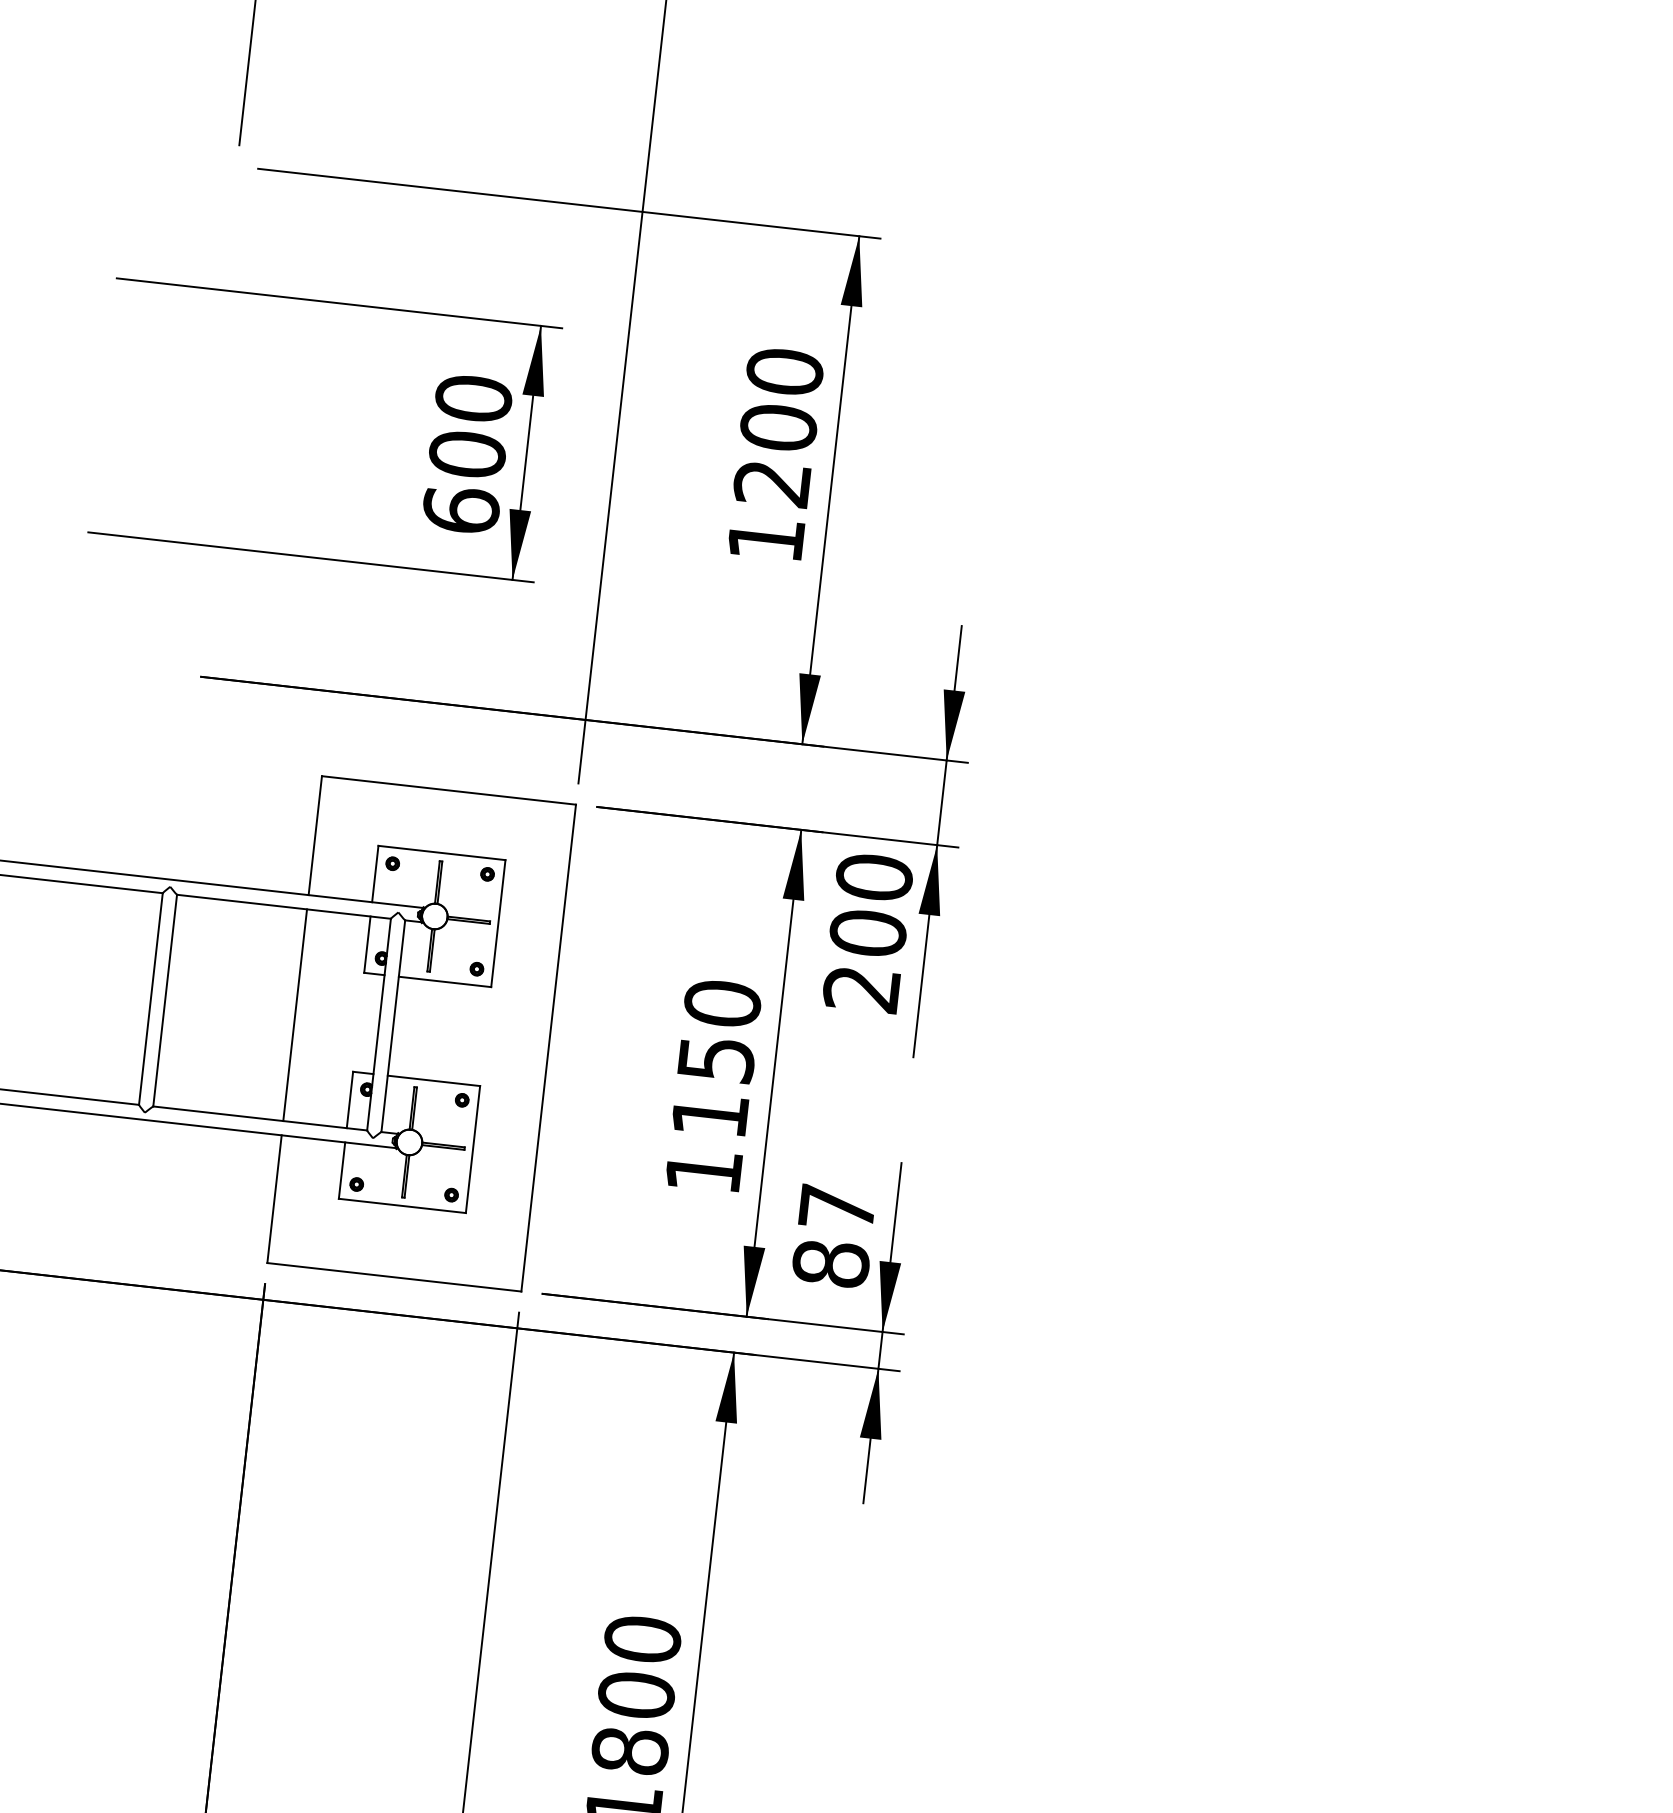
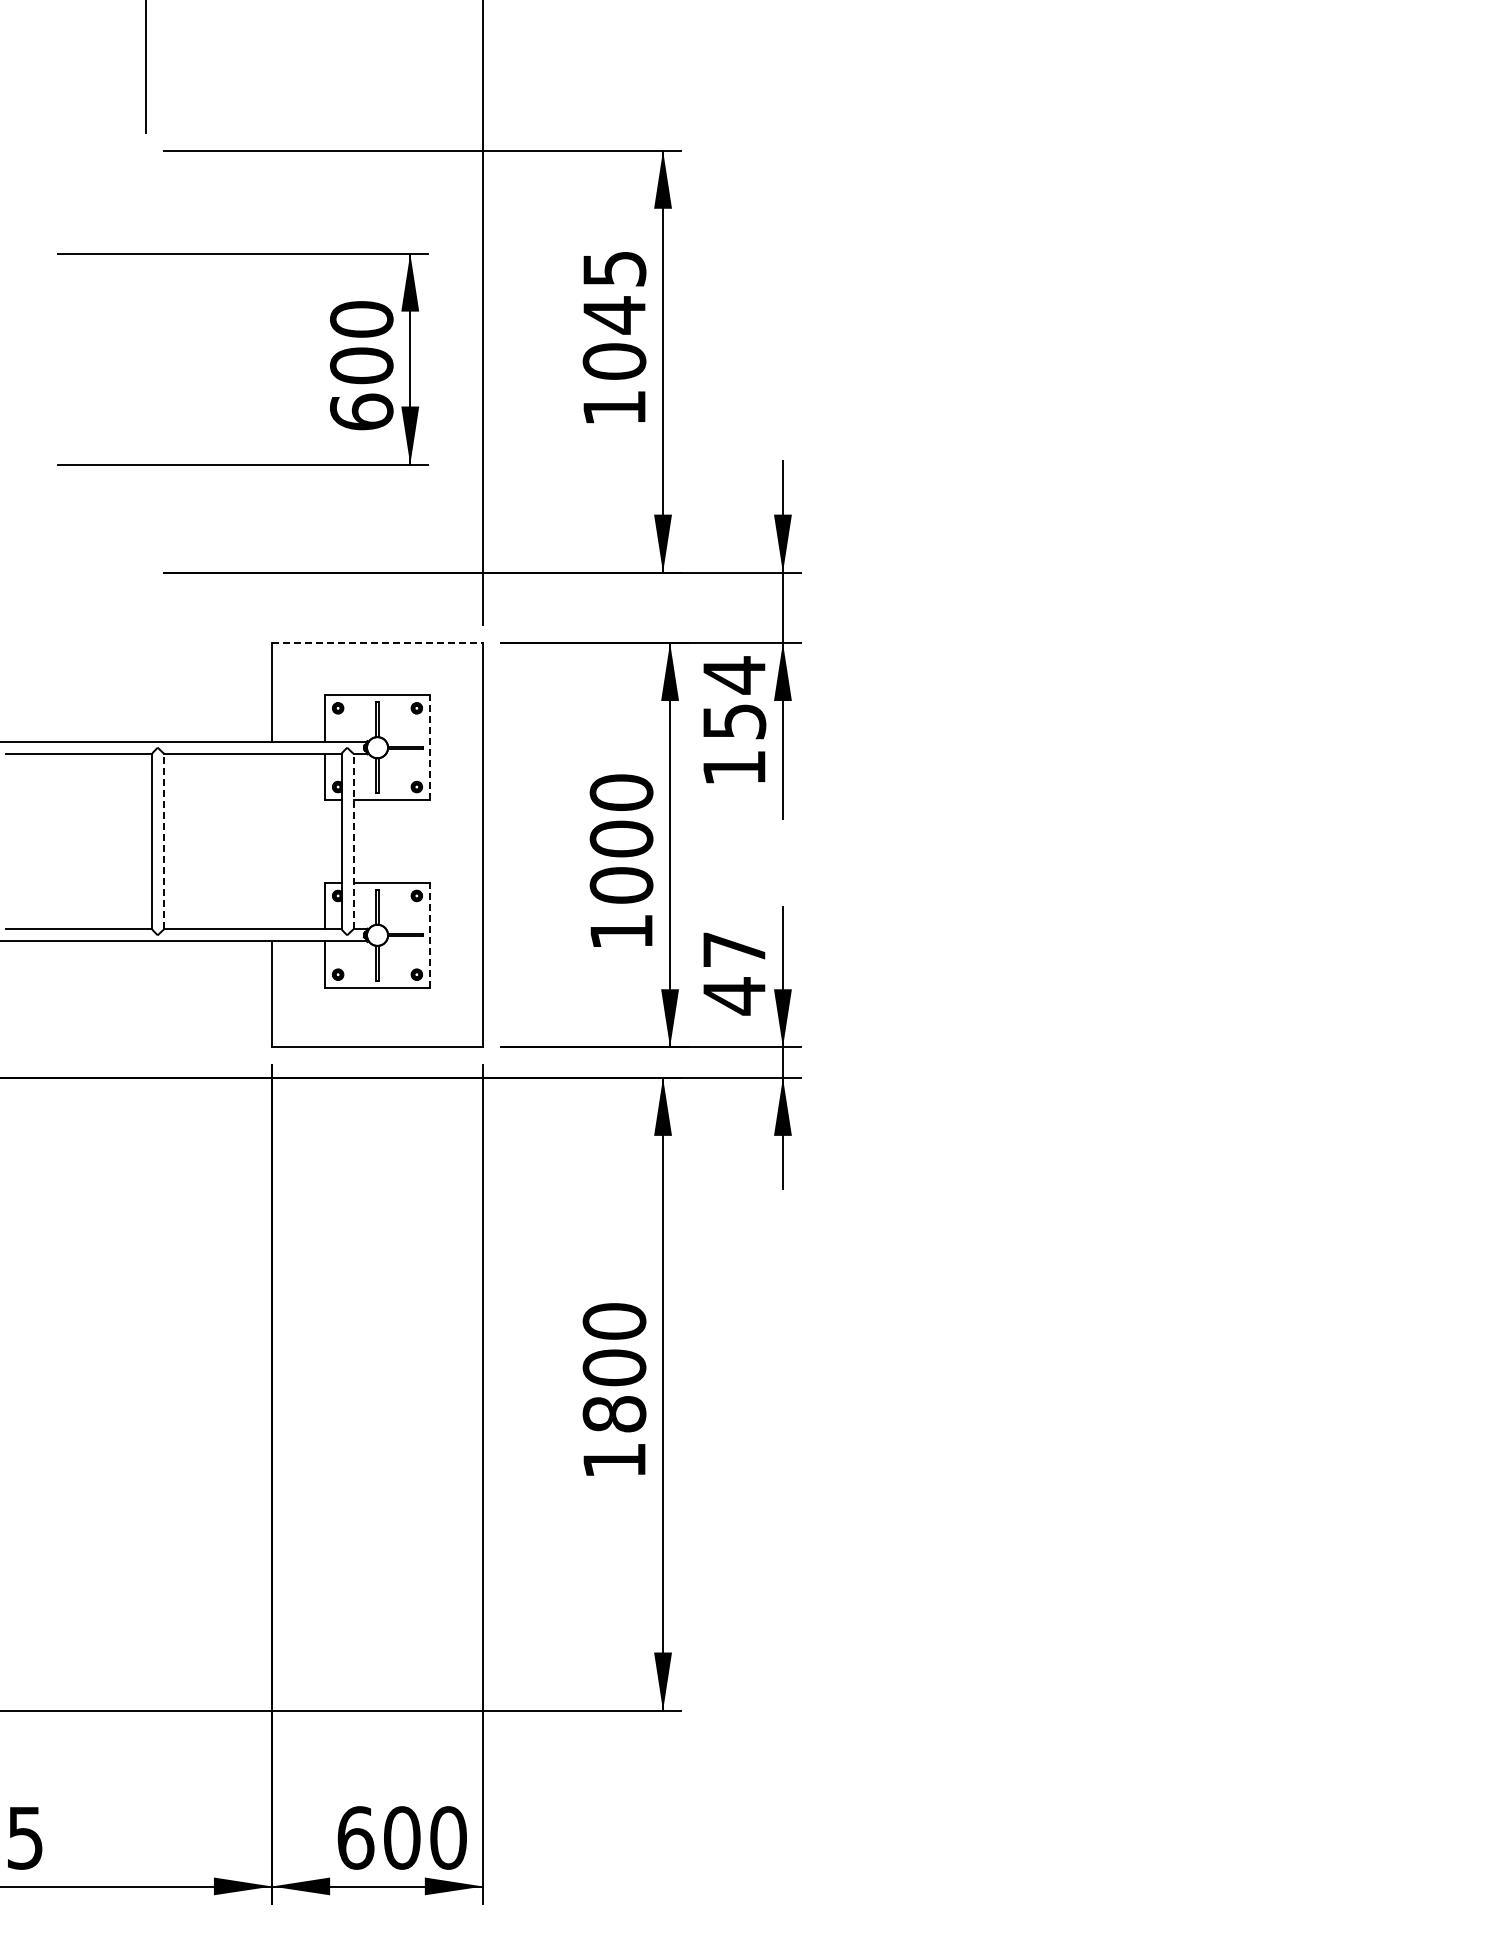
text: (778, 426) -> (614, 314), 1200 -> 1045
line: (450, 791) -> (378, 643), solid -> dashed
line: (498, 923) -> (430, 747), solid -> dashed
text: (868, 931) -> (734, 720), 200 -> 154
line: (165, 1000) -> (164, 841), solid -> dashed
line: (295, 1015) -> (272, 841), removed
line: (393, 1026) -> (353, 841), solid -> dashed
text: (713, 1086) -> (621, 861), 1150 -> 1000
line: (473, 1149) -> (430, 935), solid -> dashed
text: (831, 1264) -> (734, 996), 87 -> 47

